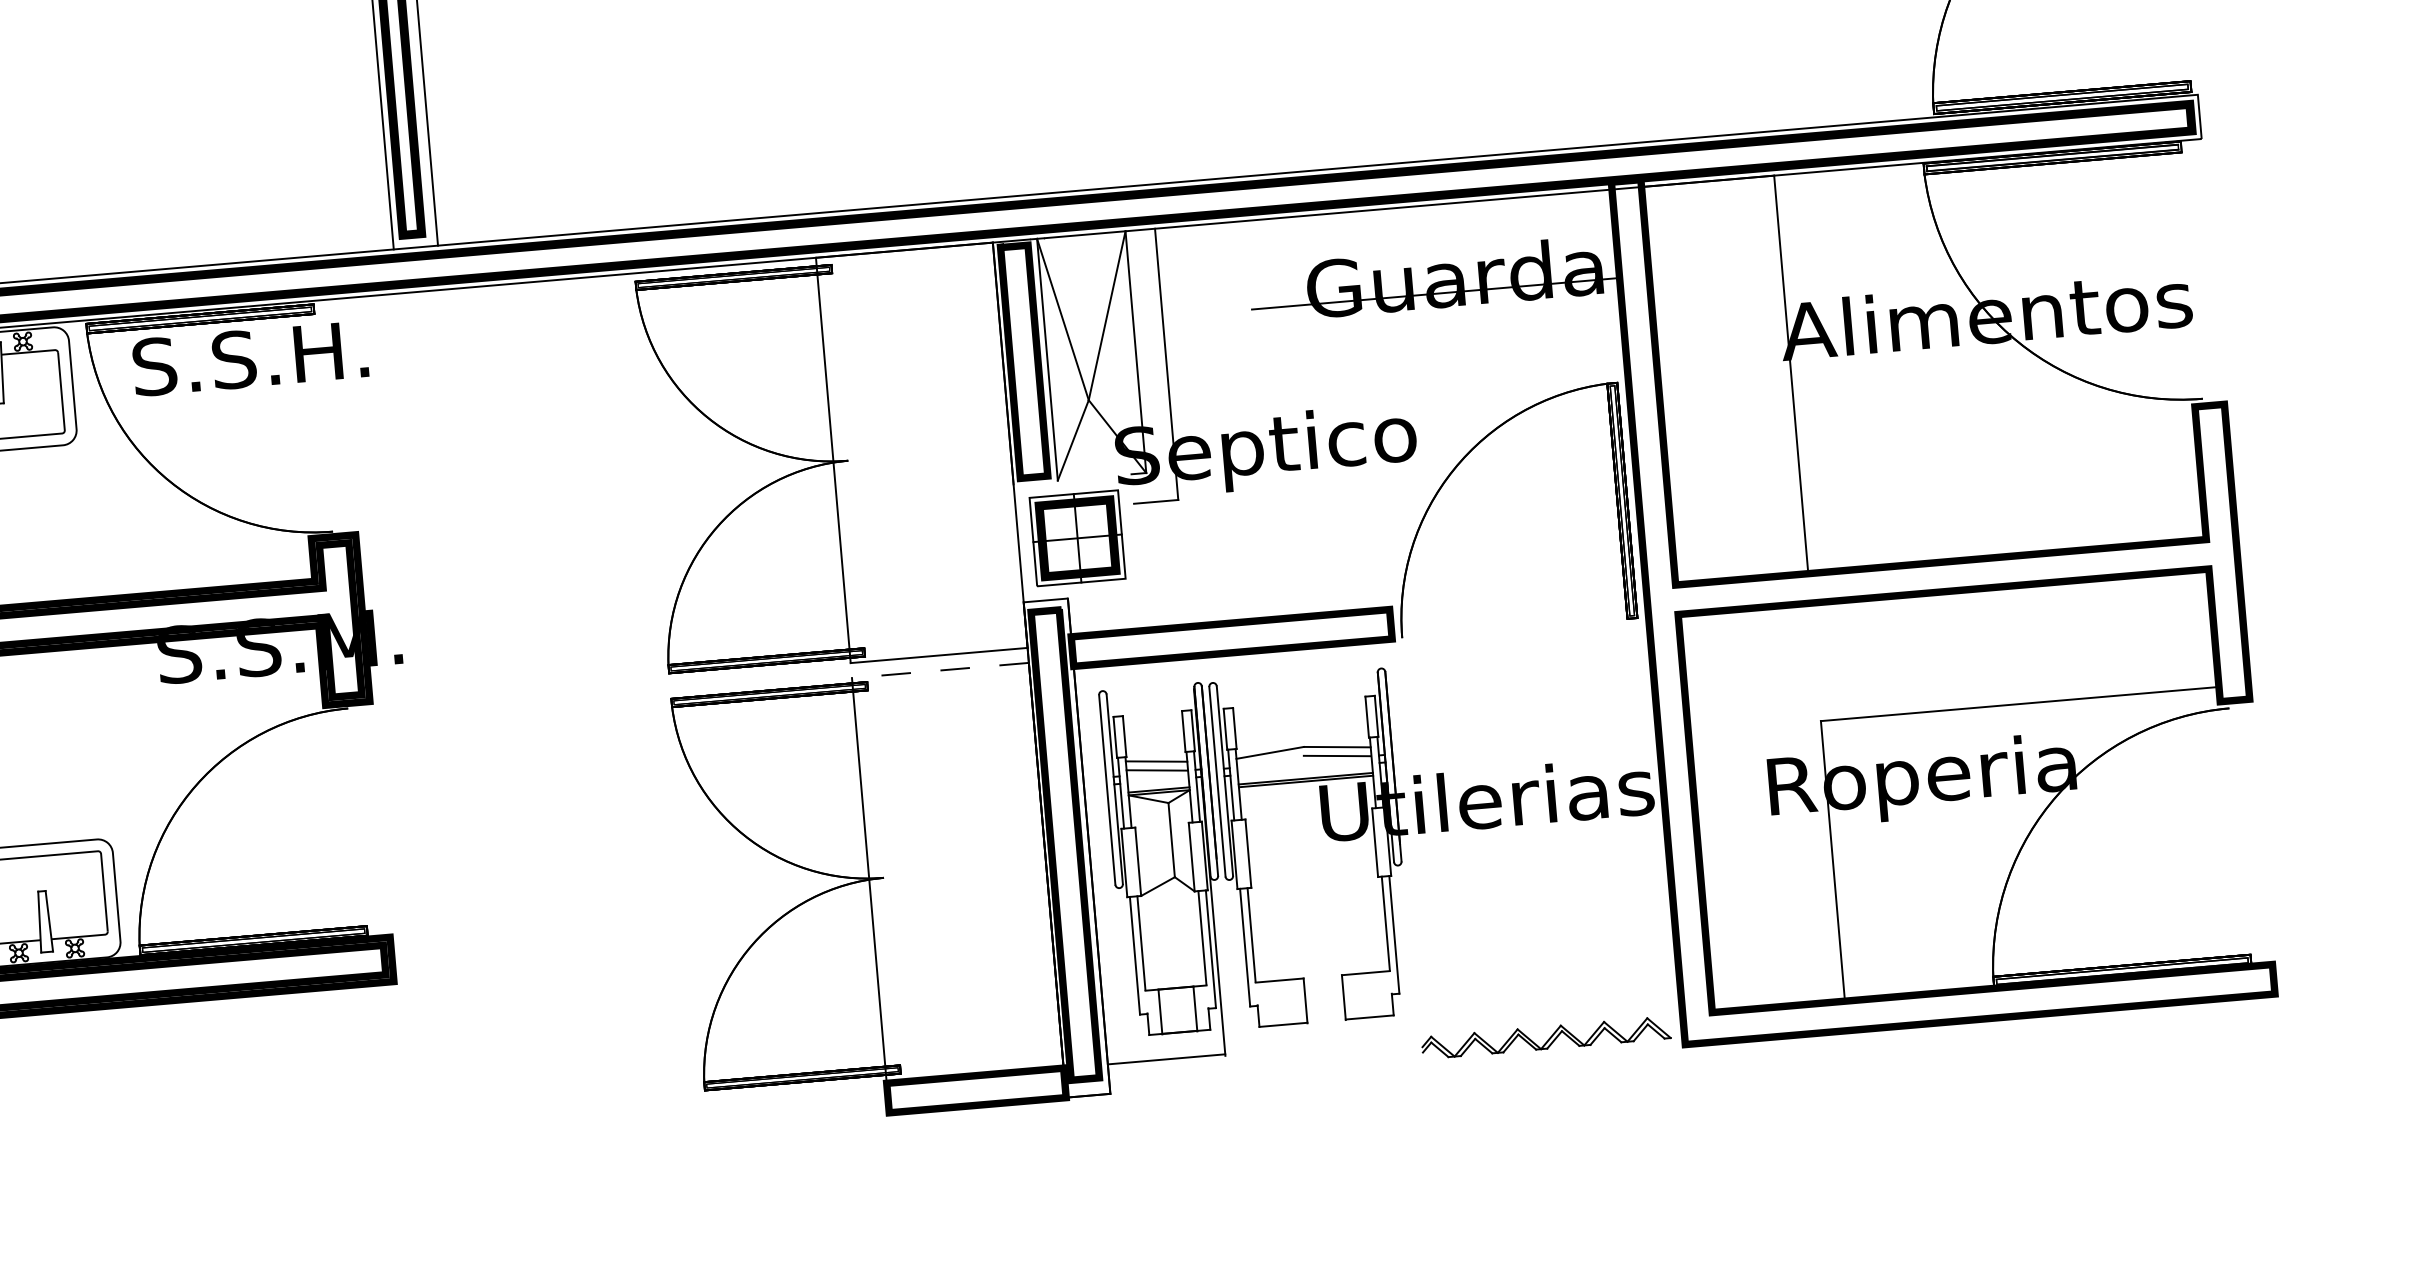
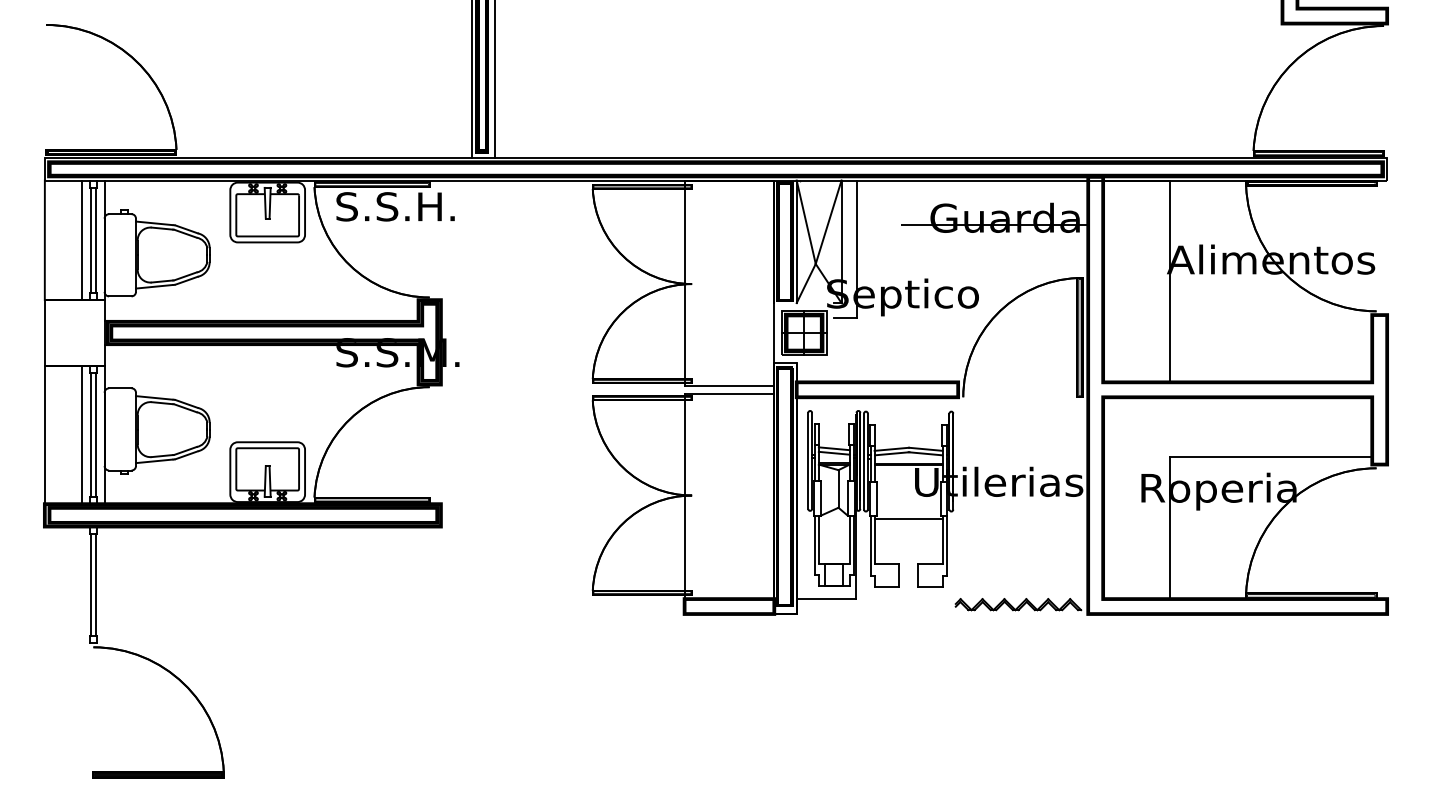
line: (940, 670) -> (729, 393), dashed -> solid
line: (1272, 761) -> (892, 453), added
line: (1314, 888) -> (908, 519), added

